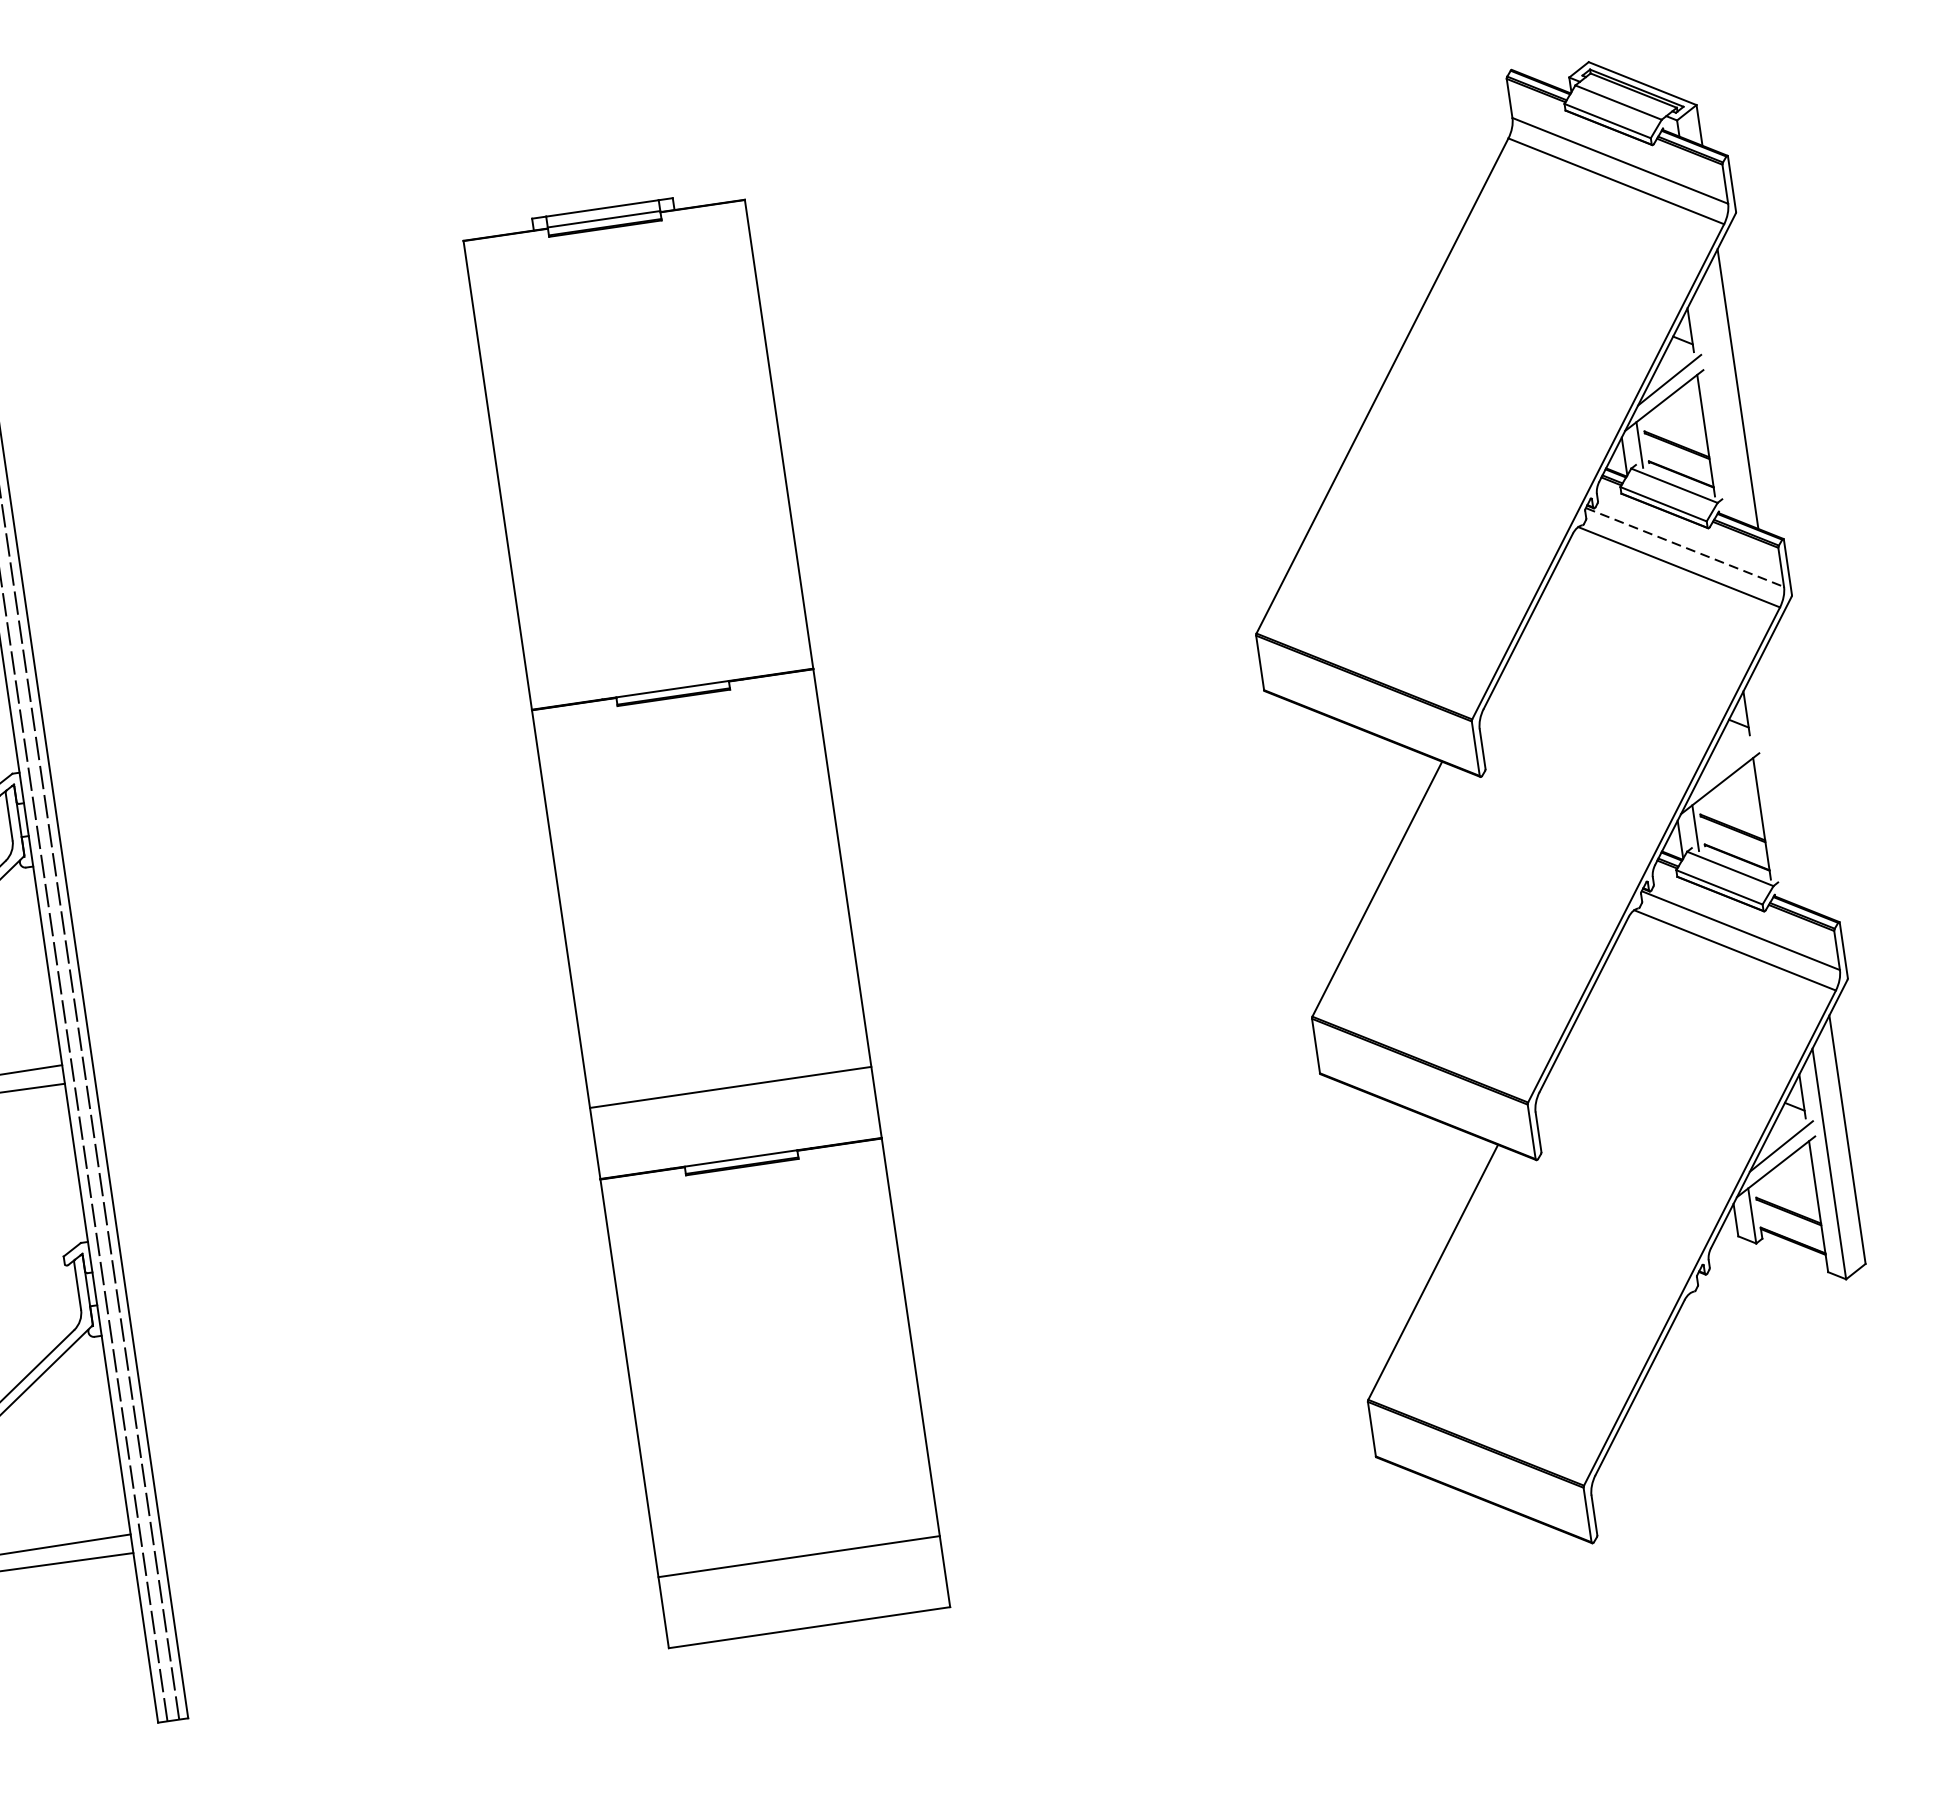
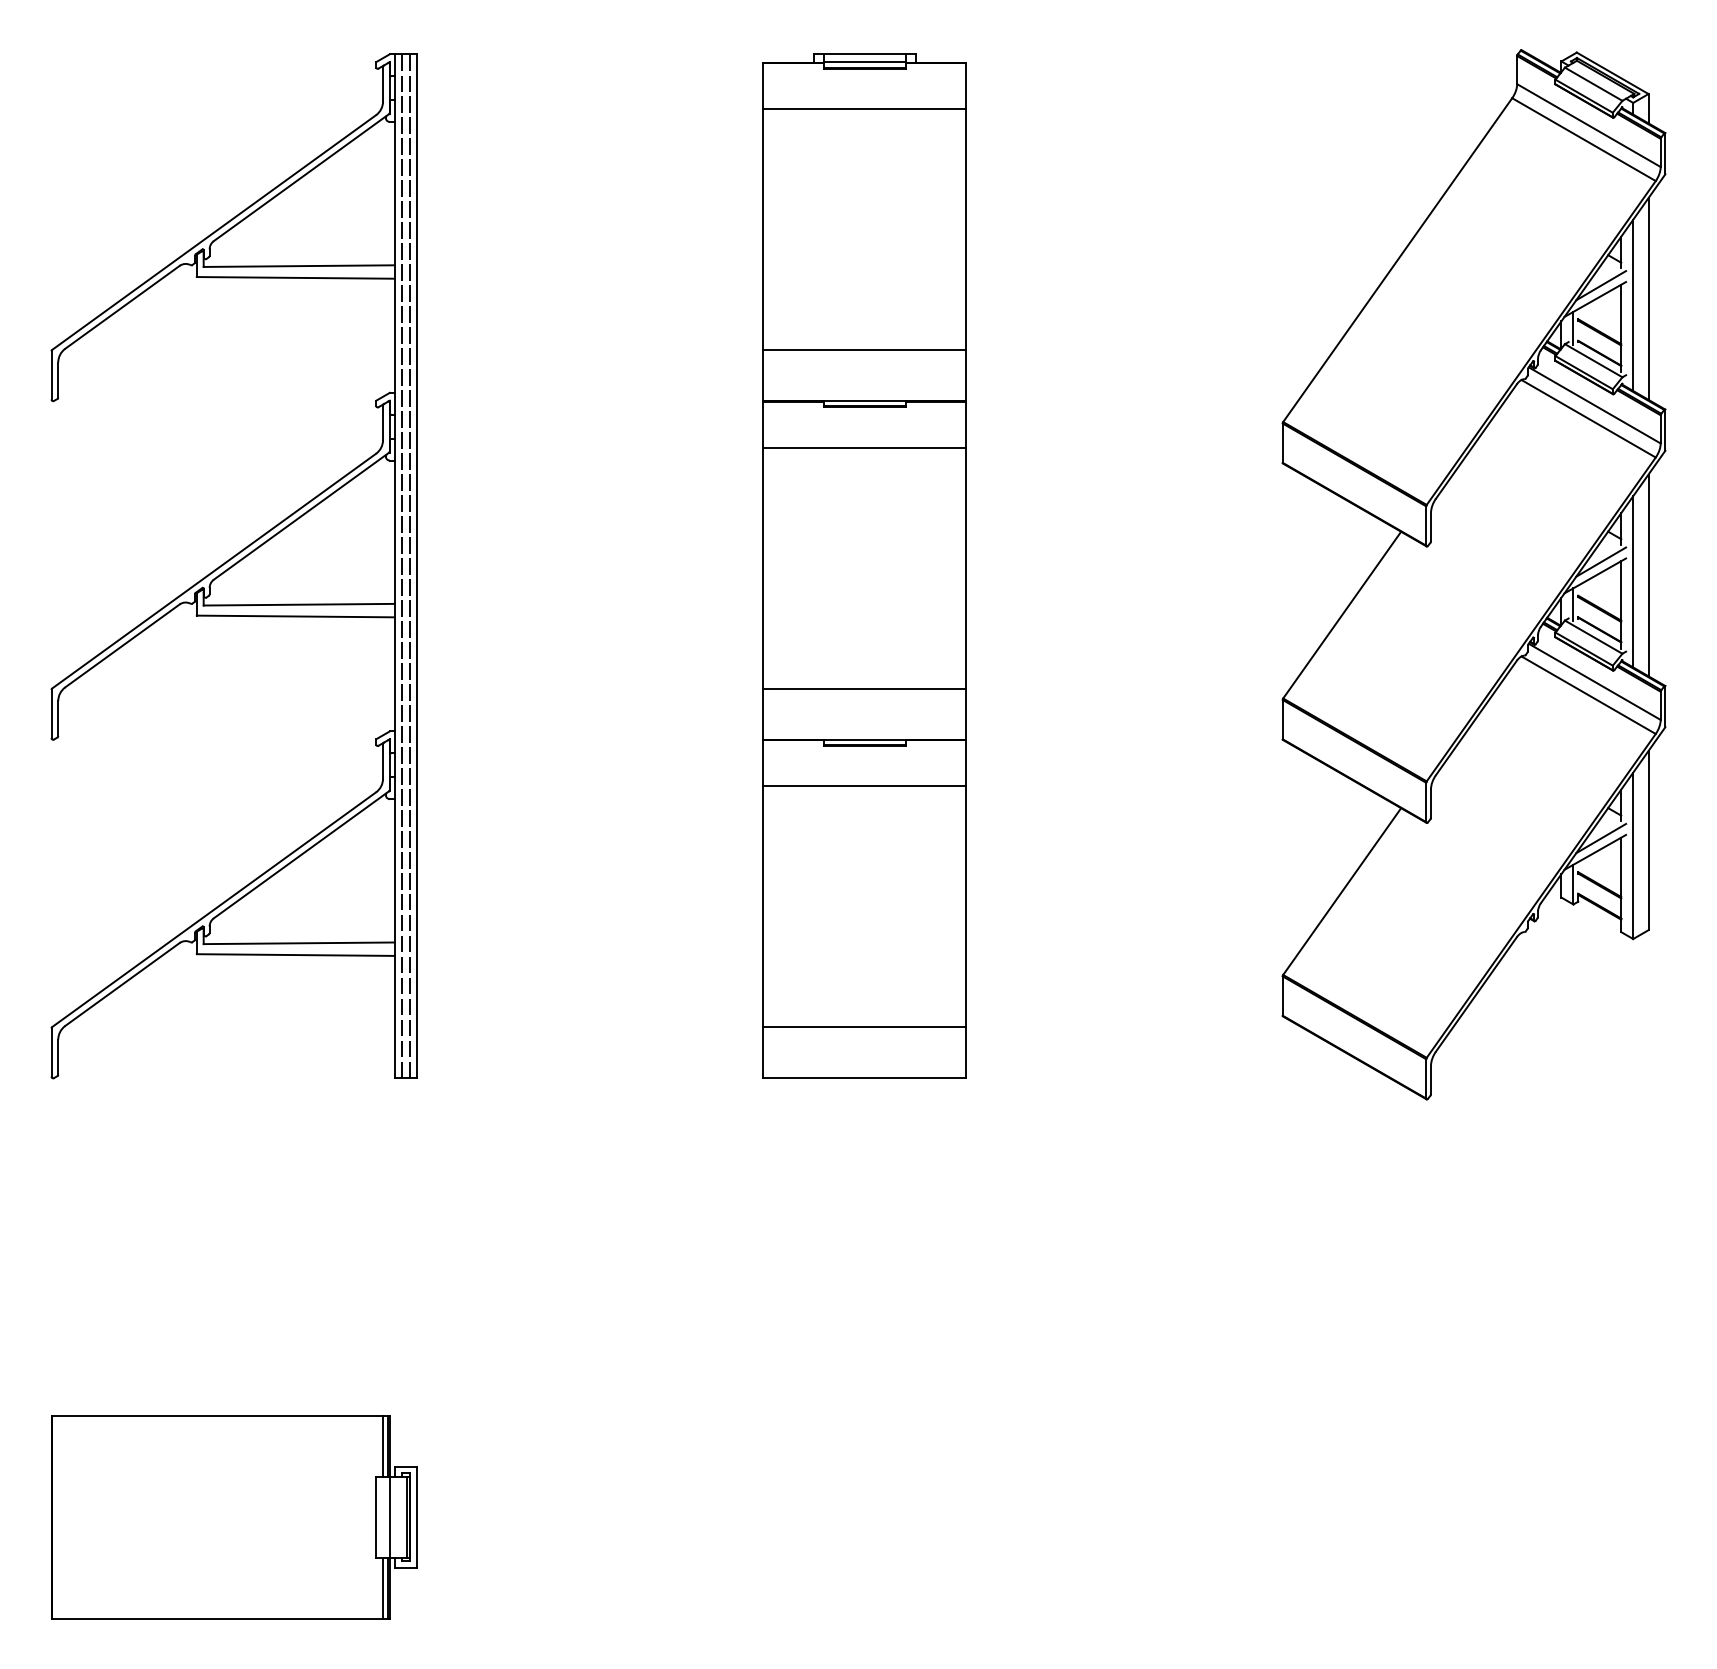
line: (613, 285) -> (864, 109), added
line: (1718, 401) -> (1633, 305), added
line: (1685, 547) -> (1595, 405), dashed -> solid
line: (661, 617) -> (864, 349), added
line: (681, 753) -> (864, 447), added
line: (1725, 762) -> (1601, 561), added
line: (1793, 772) -> (1648, 575), added
line: (1774, 783) -> (1633, 581), added
line: (749, 1223) -> (864, 786), added

